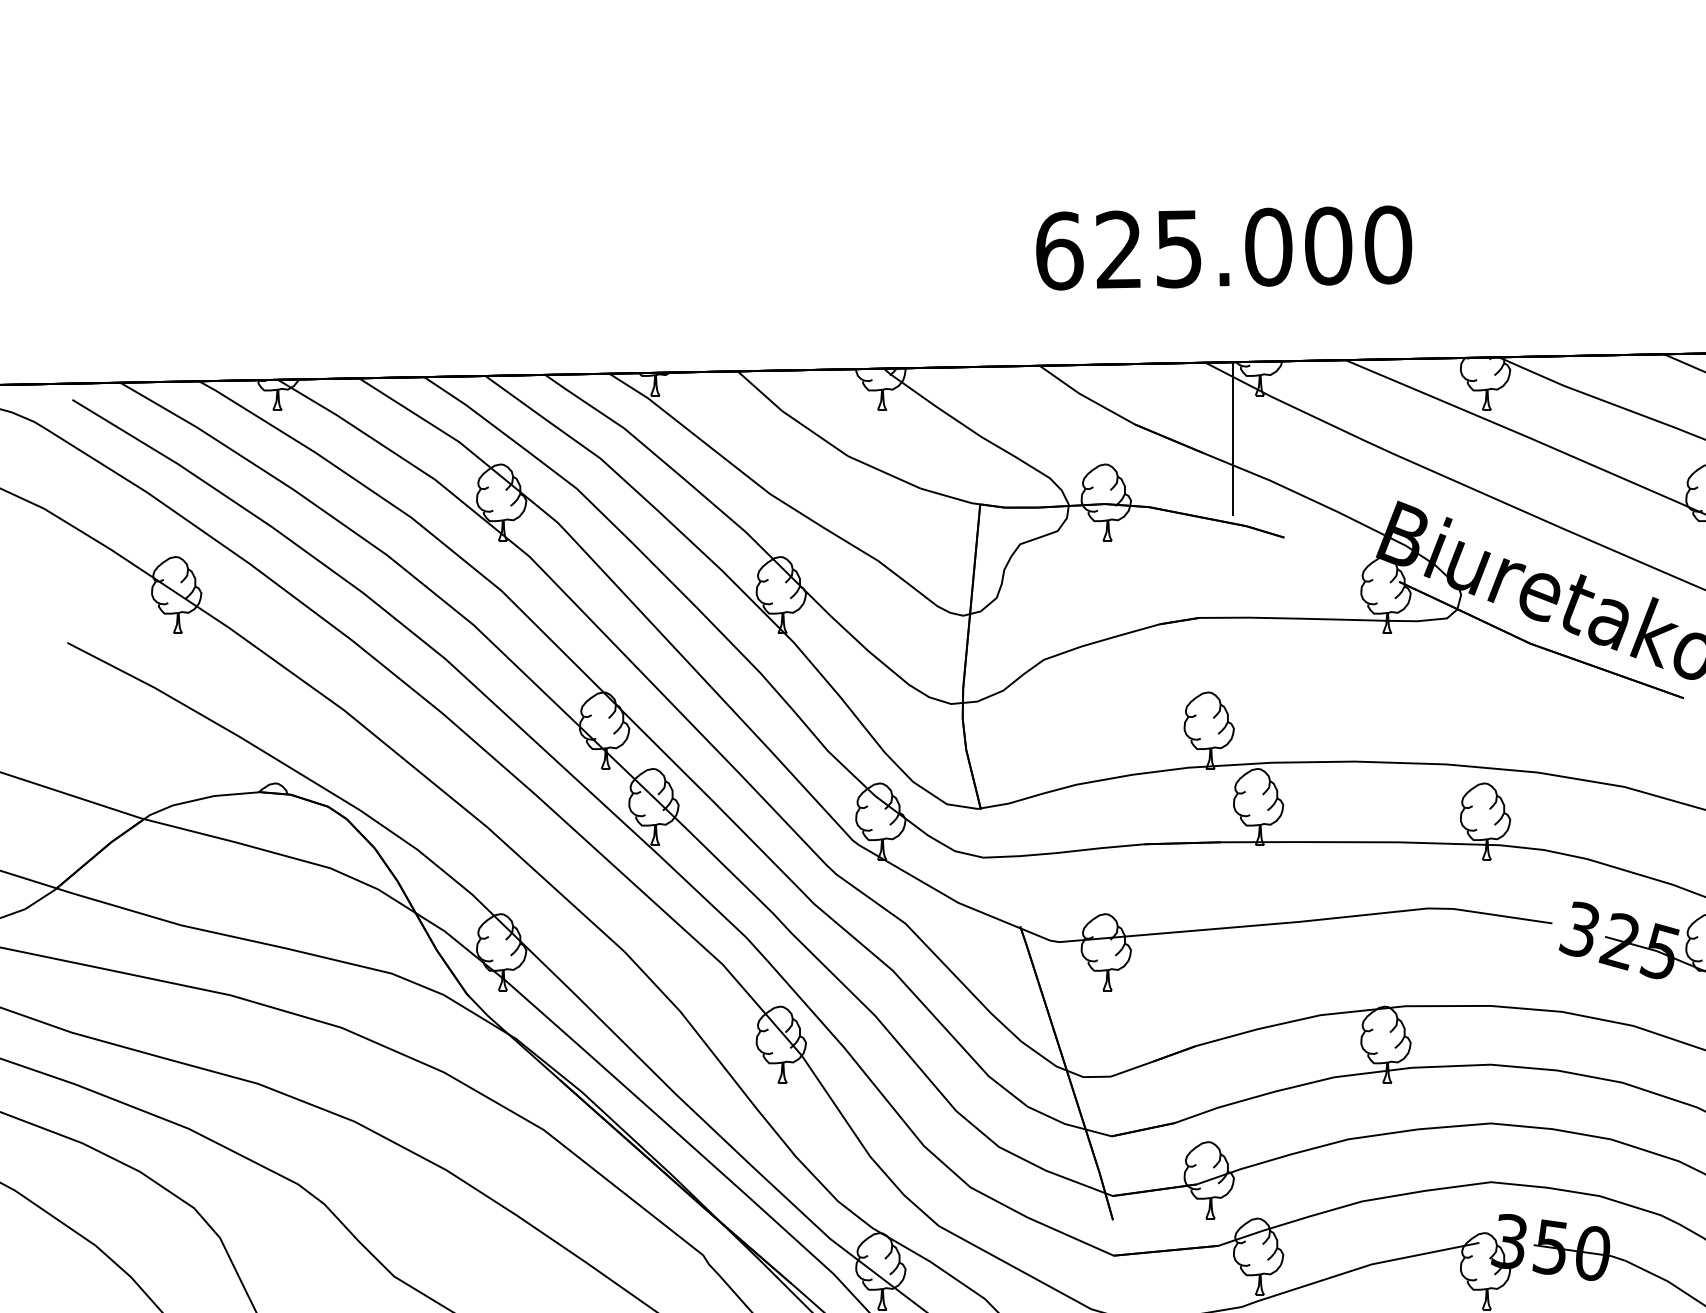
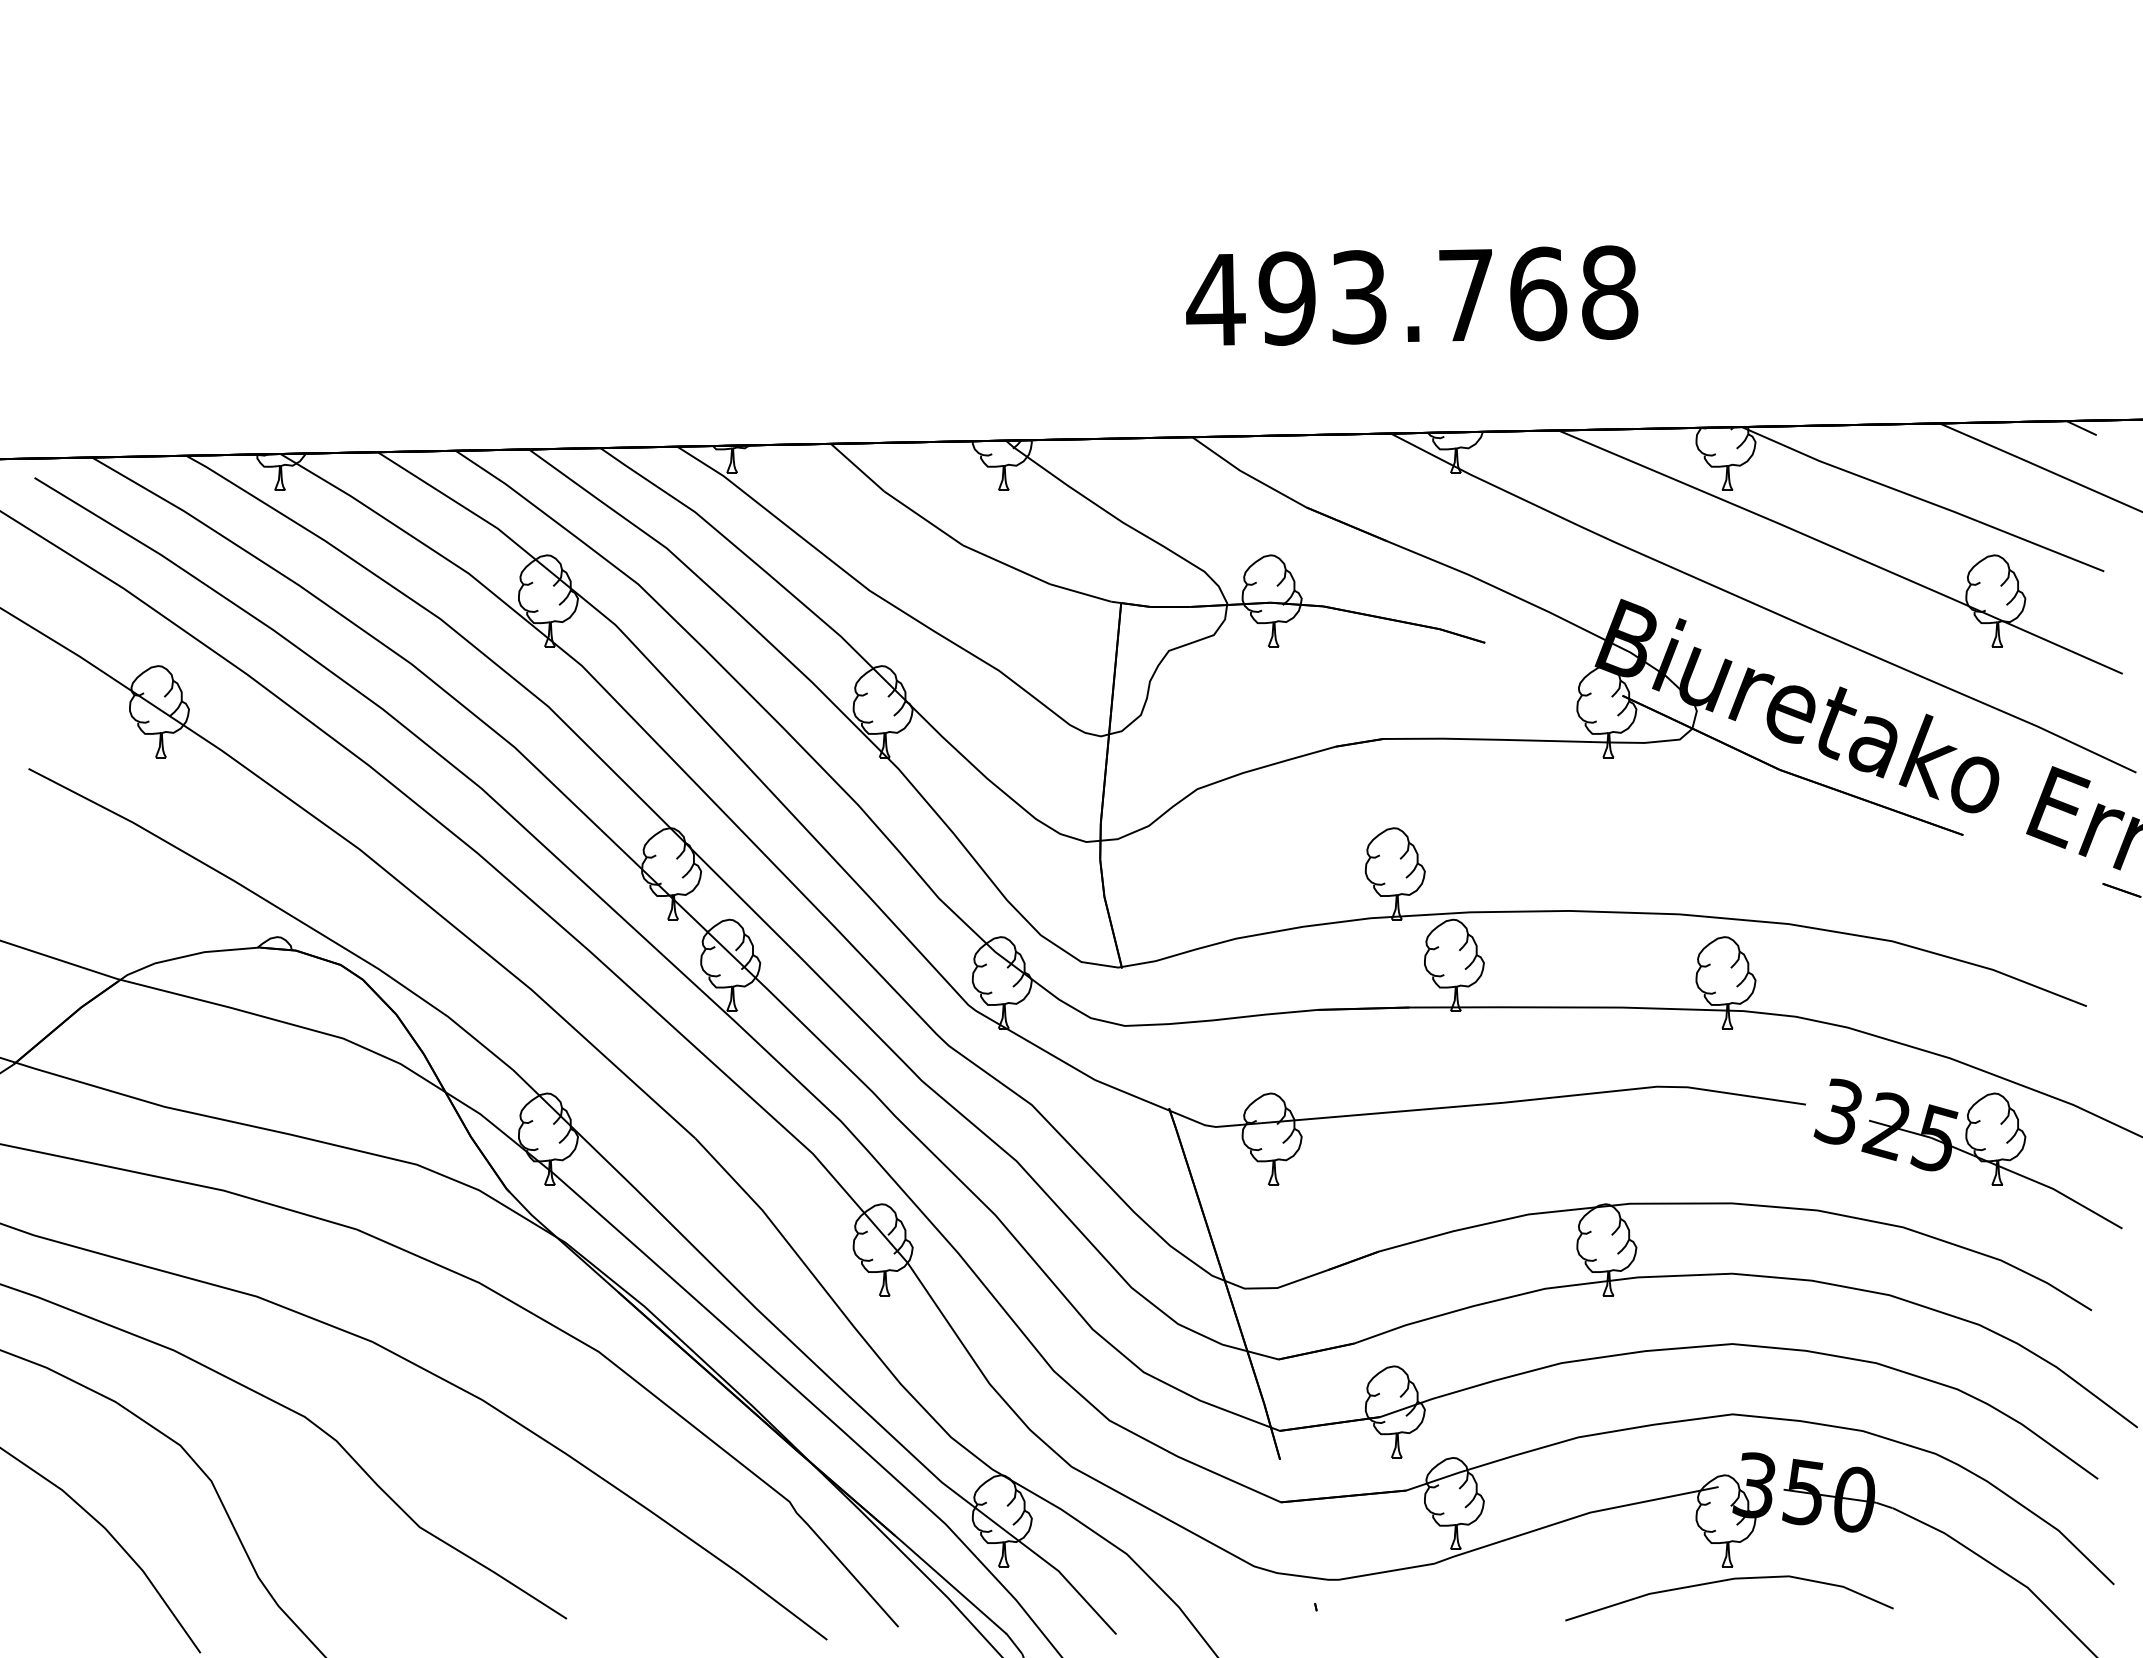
text: (1223, 248) -> (1412, 296), 625.000 -> 493.768
line: (1233, 437) -> (1424, 523), removed

